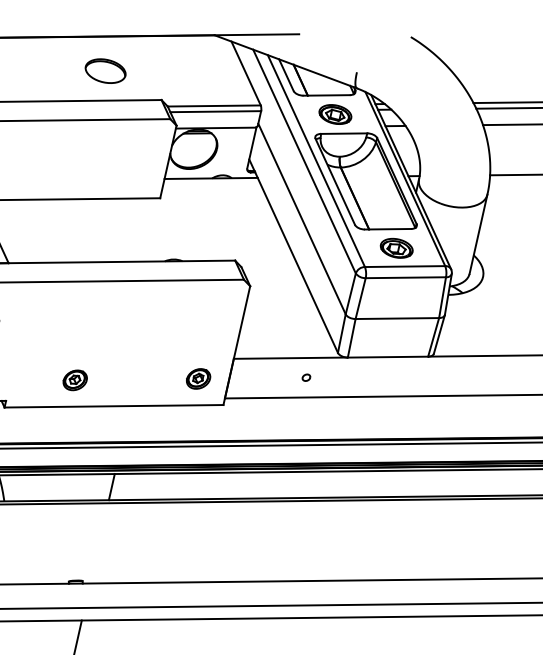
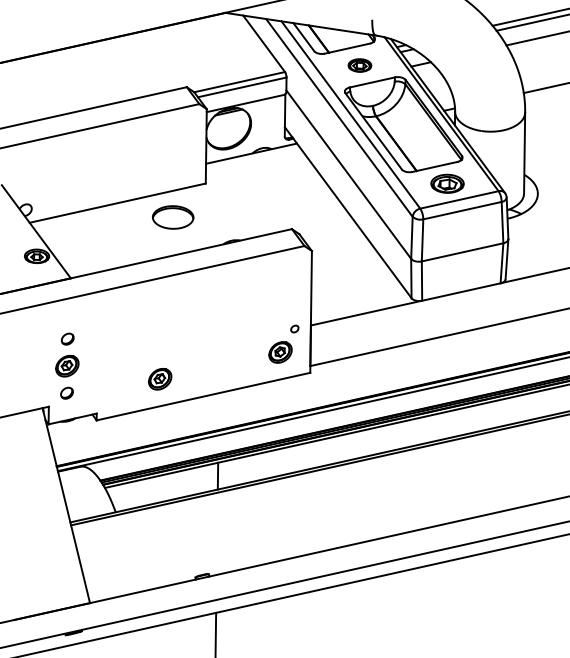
part: (105, 71) -> (173, 217), moved
part: (335, 114) -> (359, 65), size x0.7
part: (306, 377) -> (294, 328), moved

